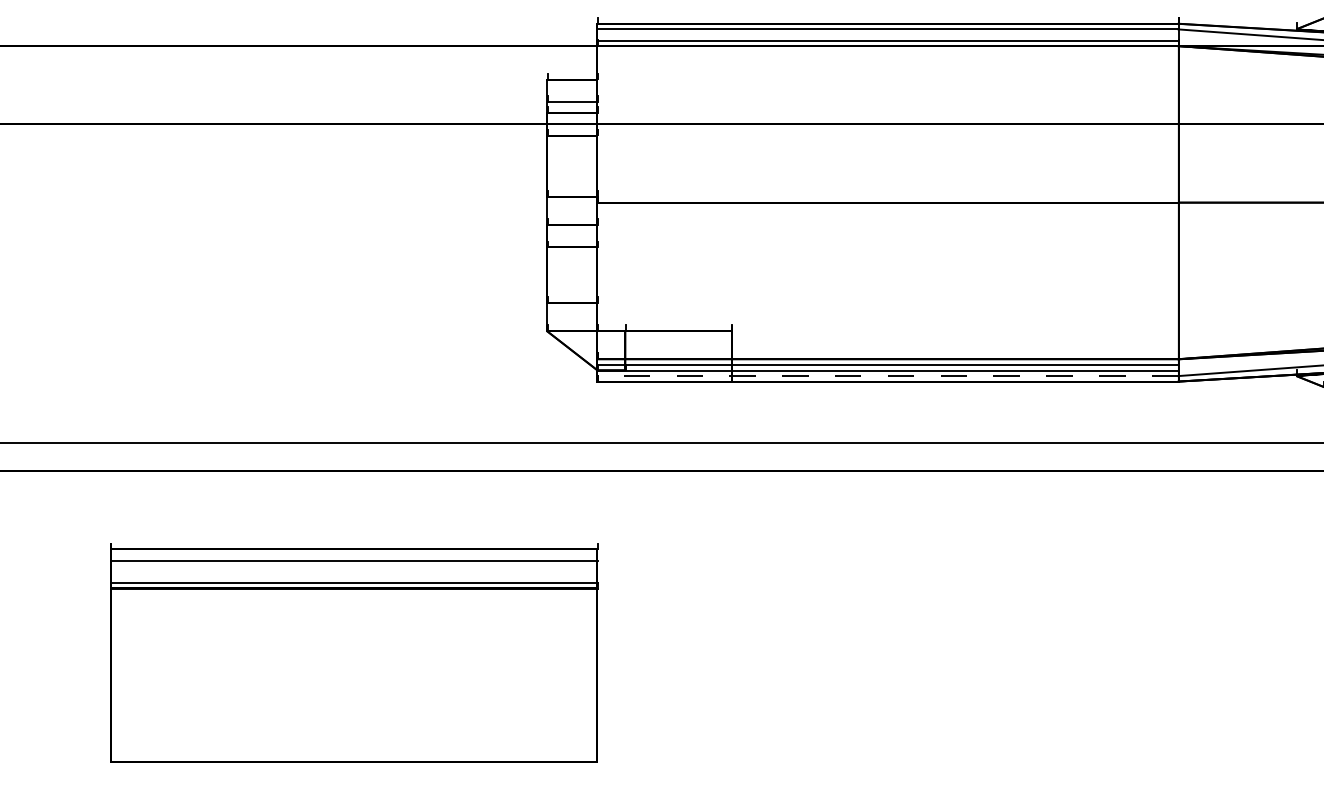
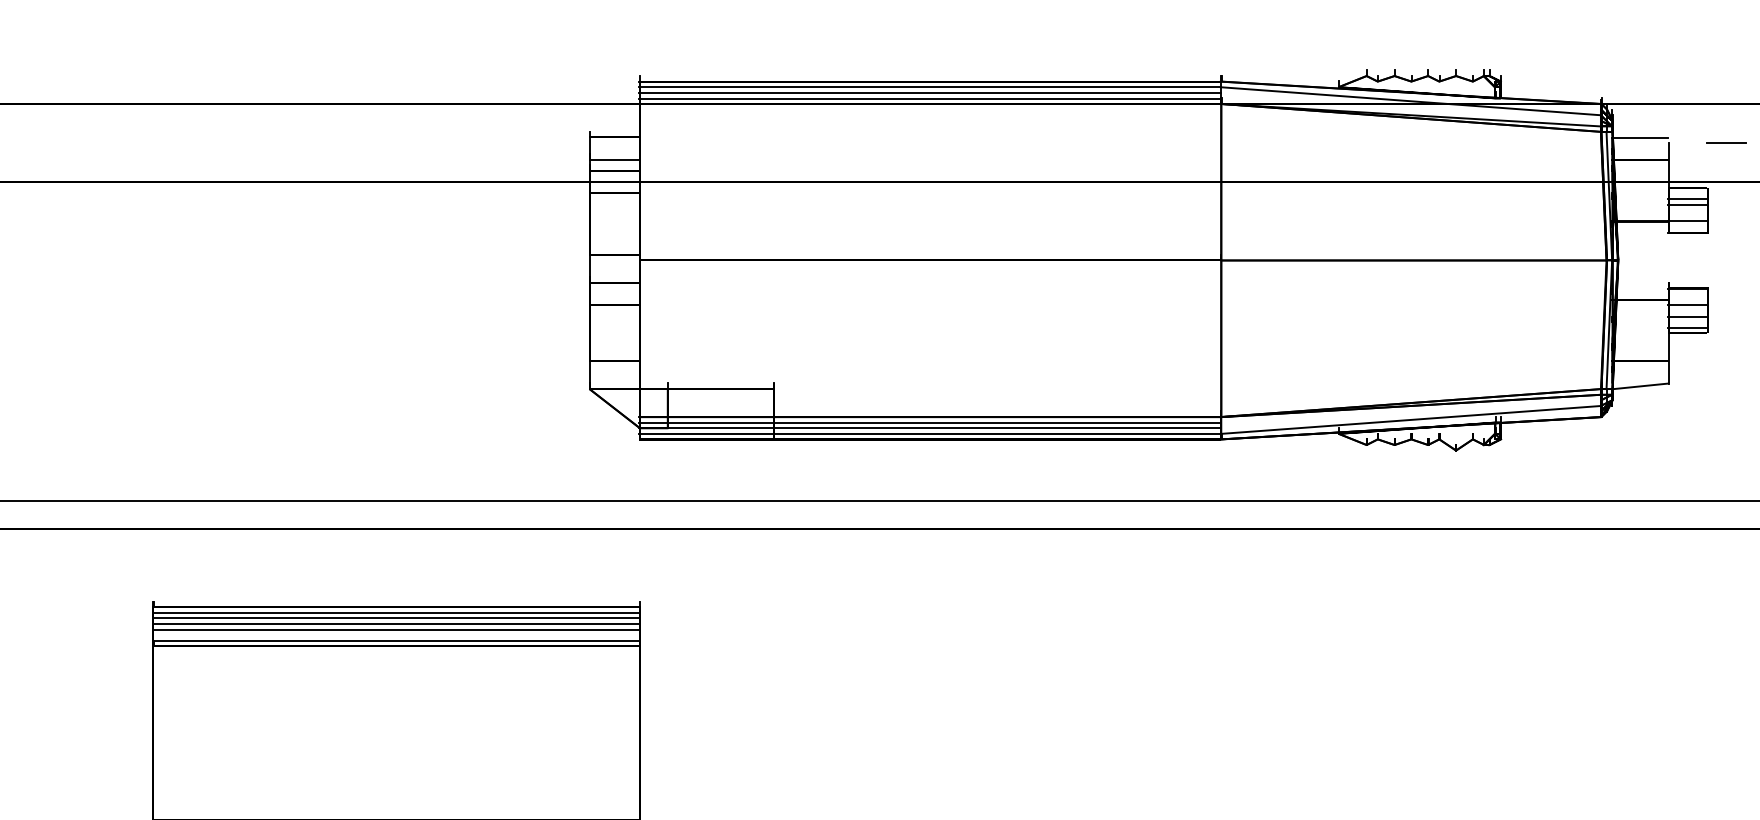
line: (887, 34) -> (929, 92), added
line: (888, 375) -> (930, 433), dashed -> solid
line: (354, 554) -> (396, 612), added
line: (354, 566) -> (396, 624), added
line: (354, 571) -> (396, 629), added

